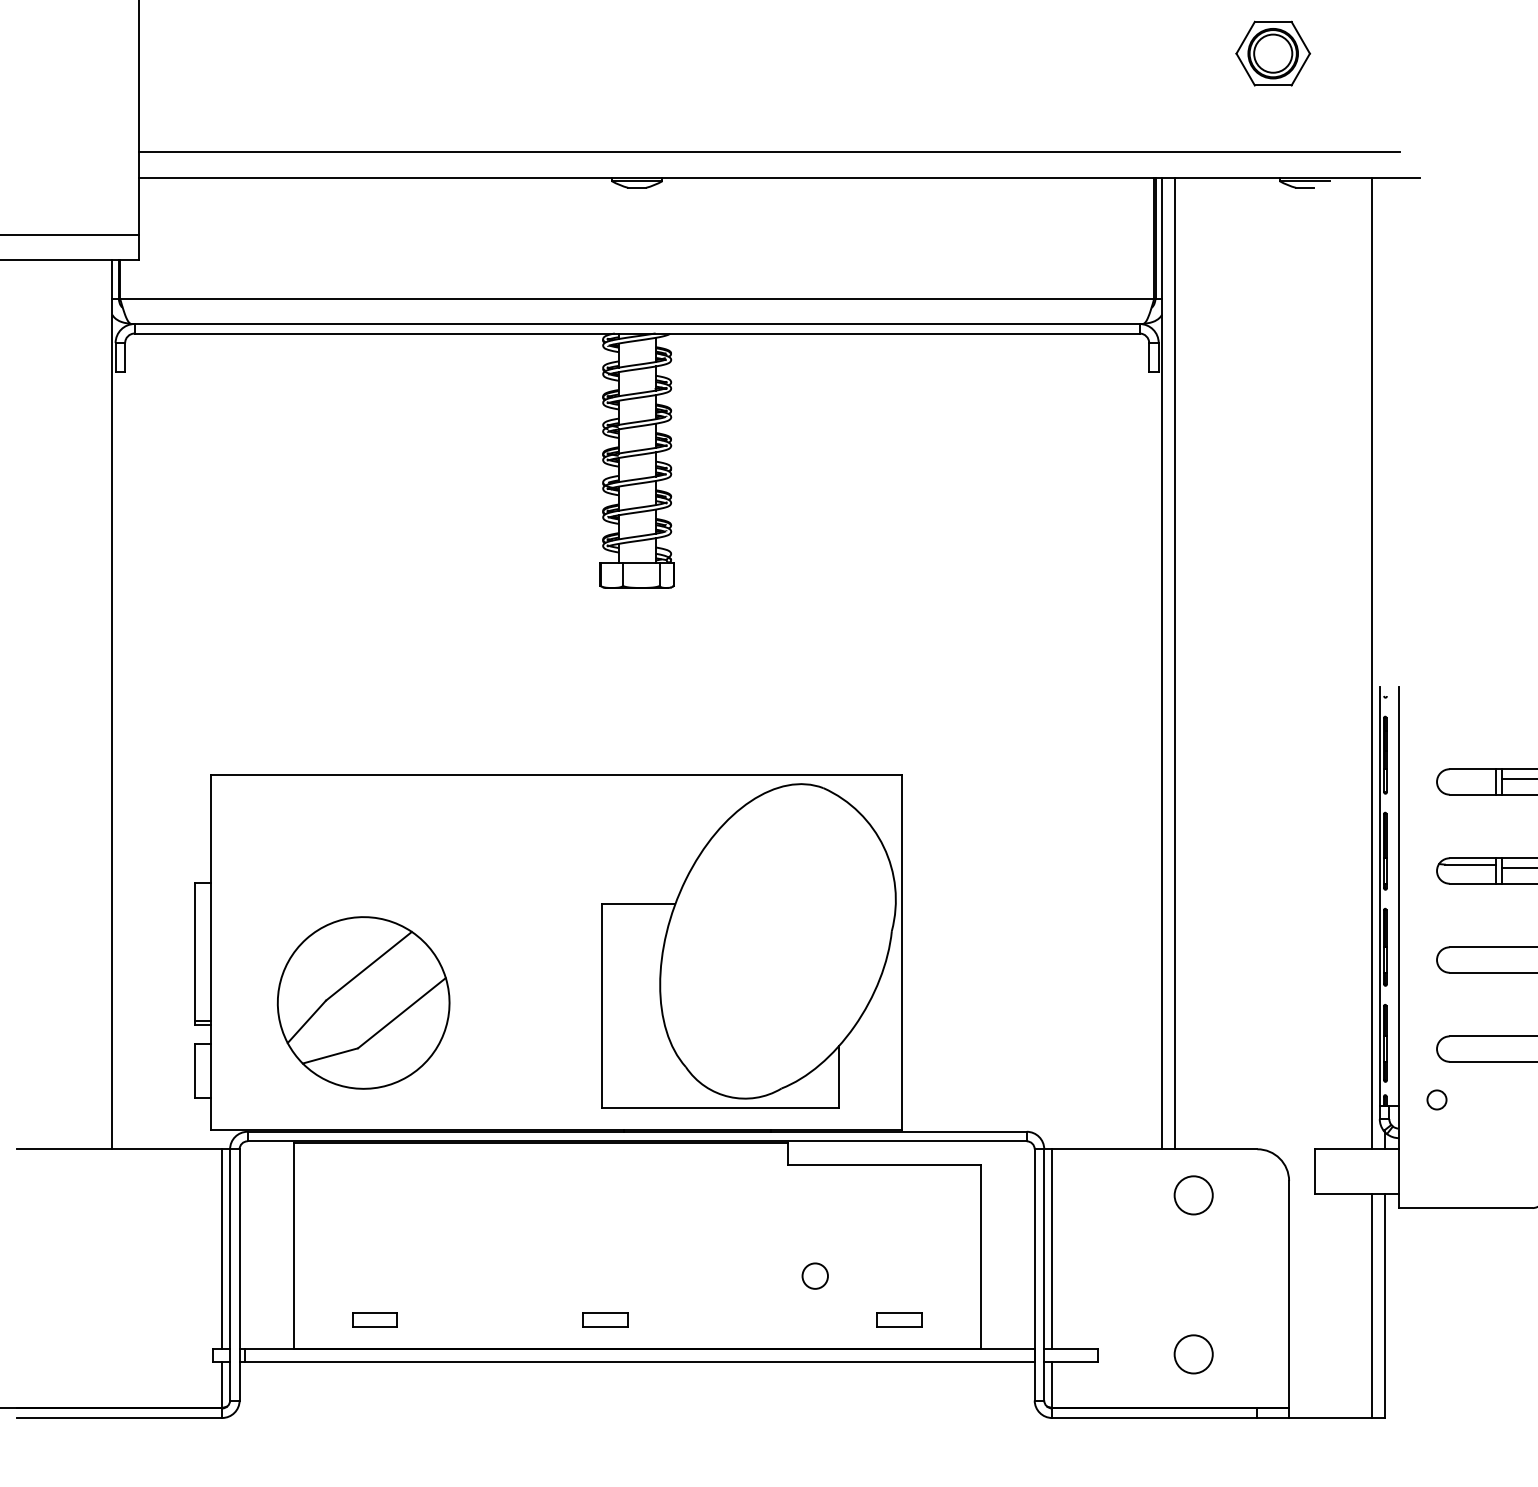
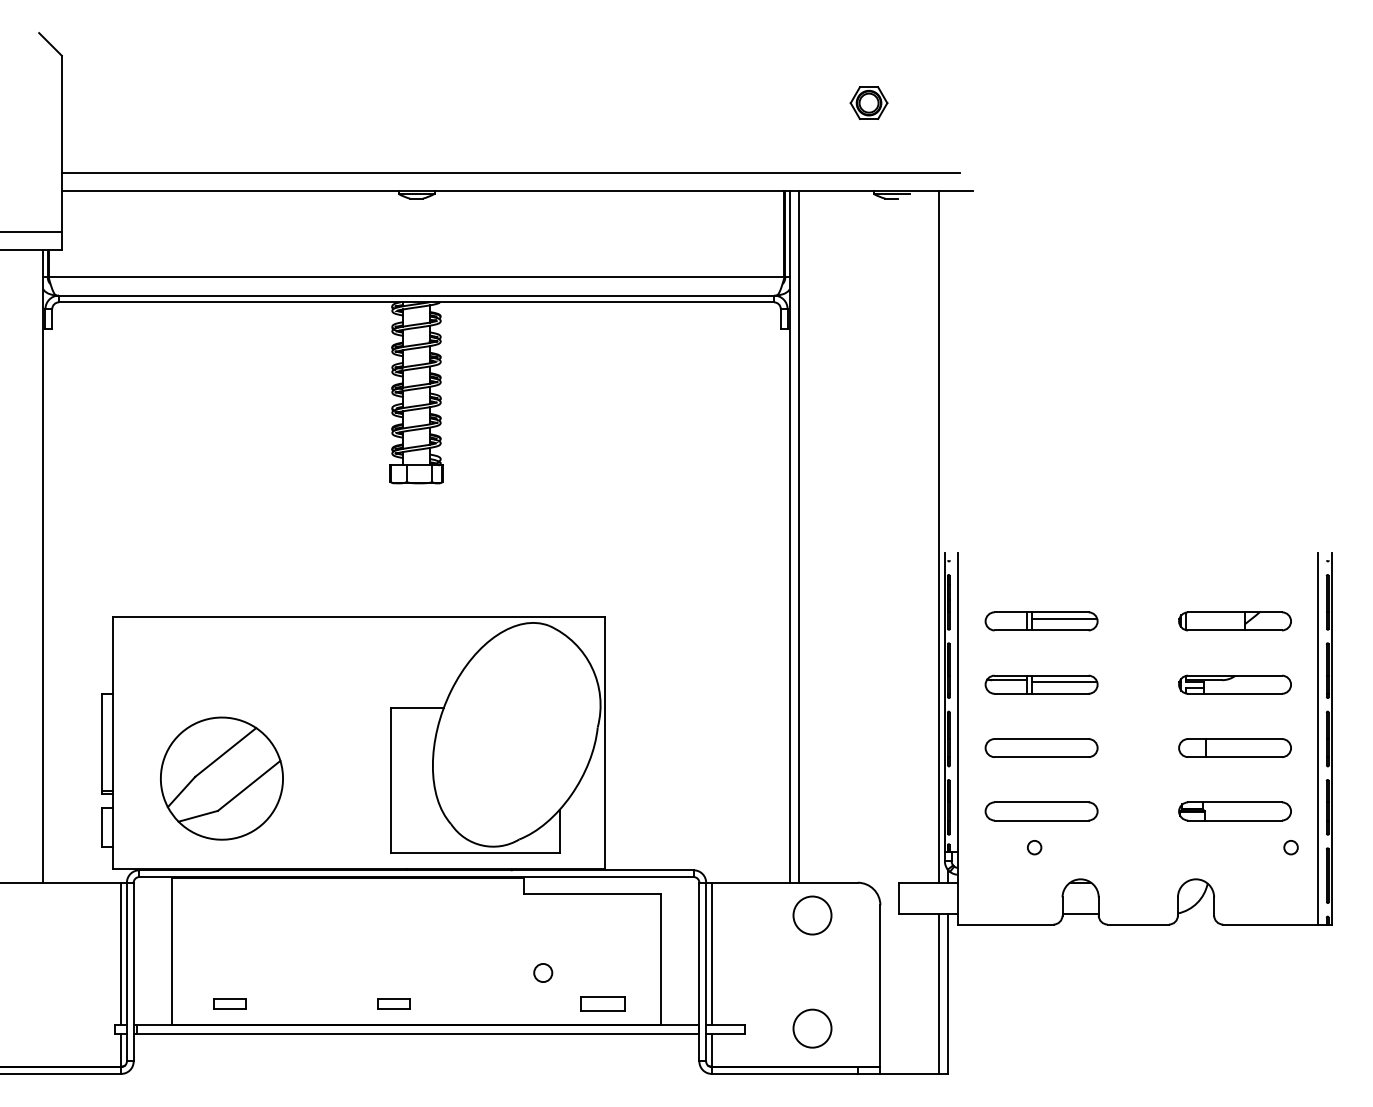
part: (1272, 52) -> (868, 102), size x0.7
circle: (1436, 1099) -> (1034, 847), moved
circle: (1193, 1195) -> (812, 915), size x1.4
part: (898, 1319) -> (602, 1003), size x1.4
circle: (1193, 1354) -> (812, 1028), size x1.4

